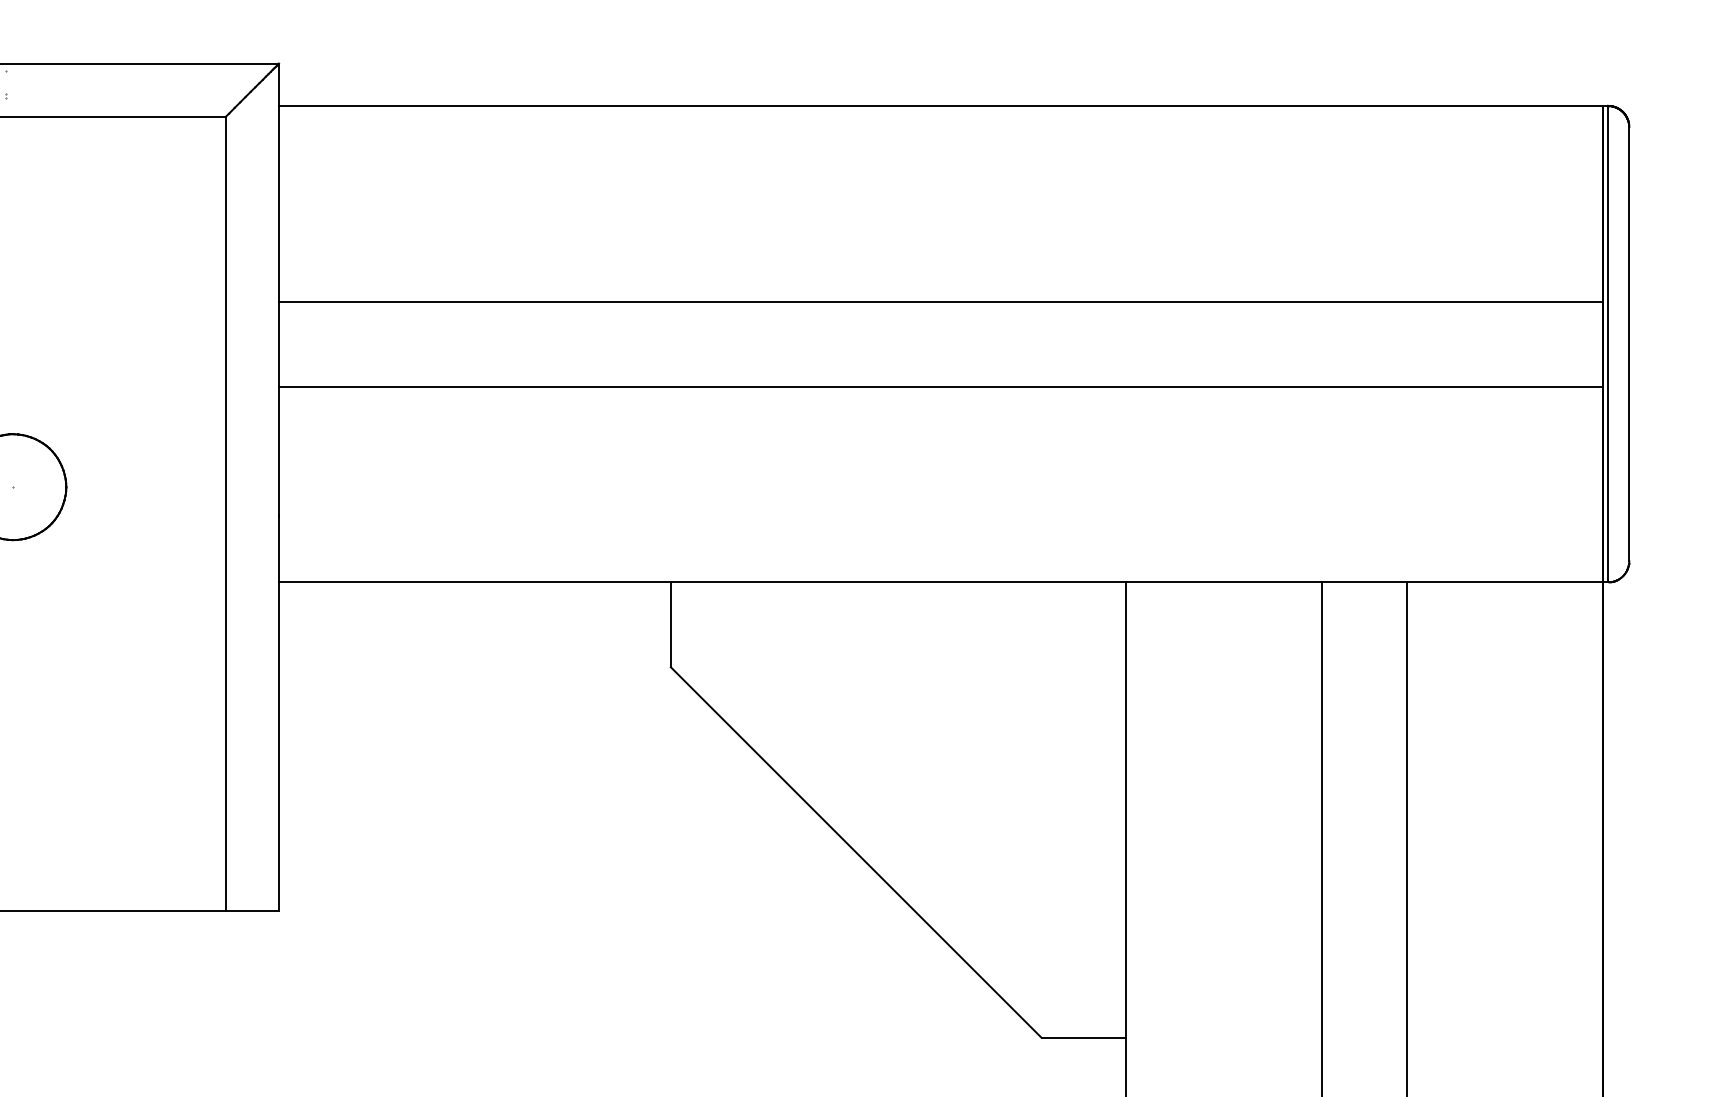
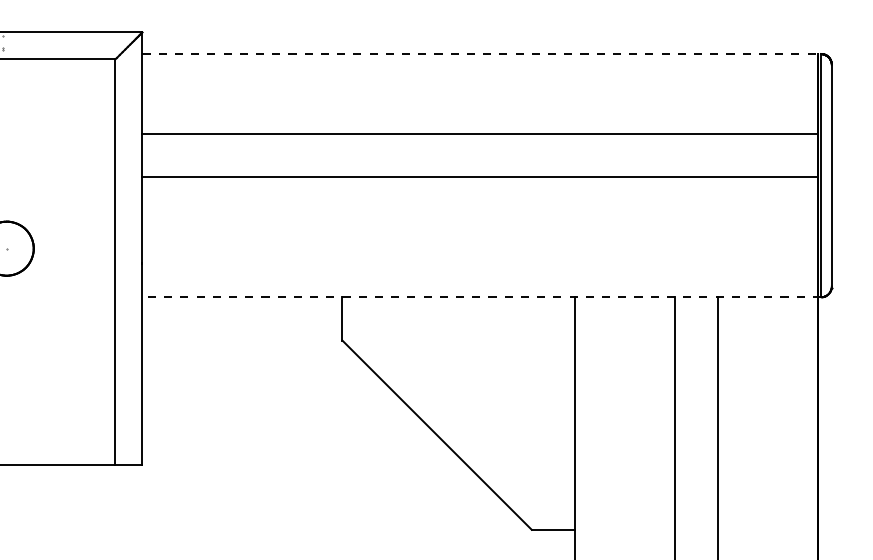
line: (945, 106) -> (482, 54), solid -> dashed
line: (941, 302) -> (480, 134), moved
line: (941, 386) -> (480, 177), moved
line: (943, 582) -> (481, 297), solid -> dashed

